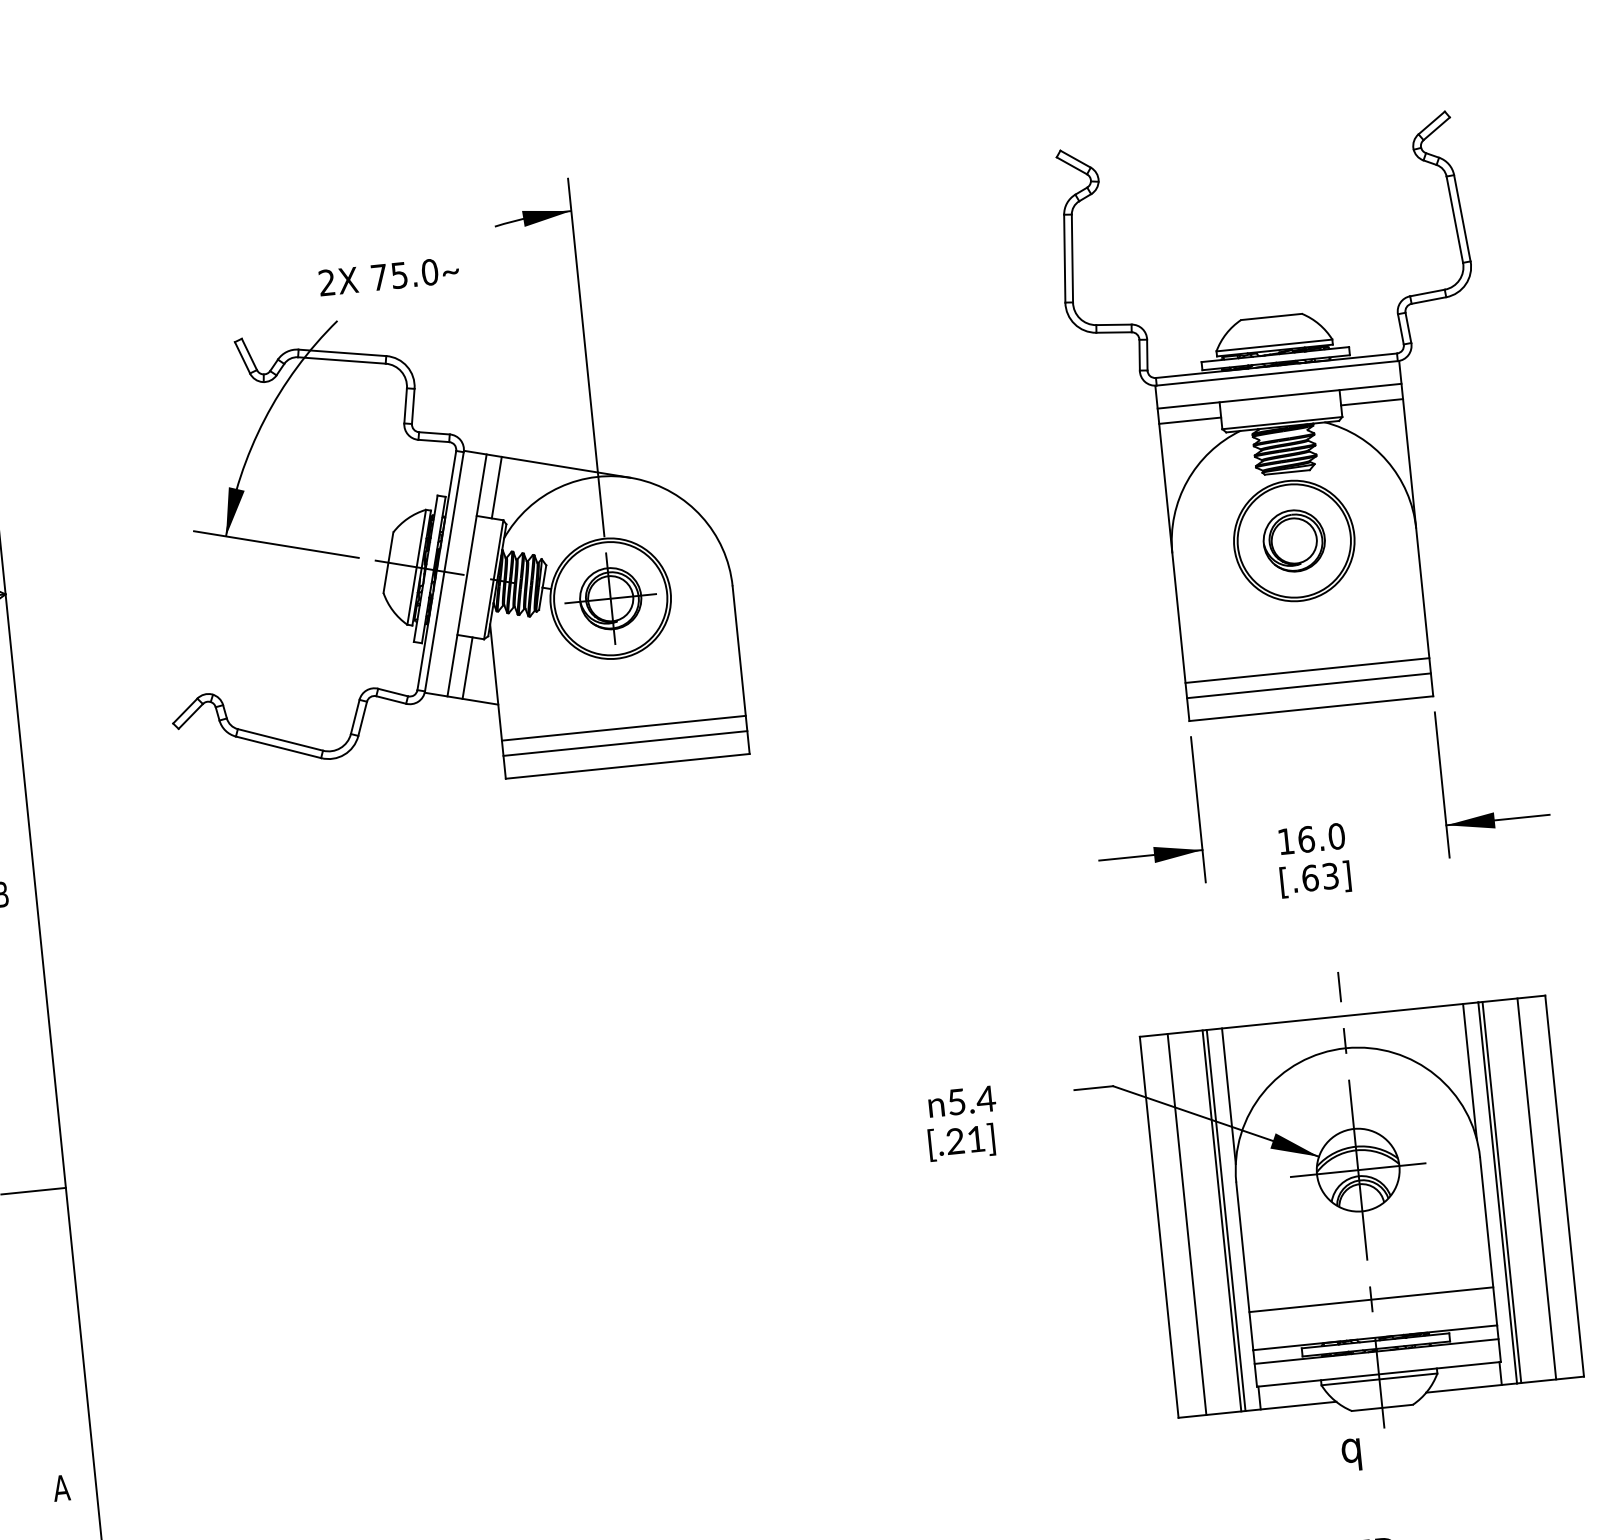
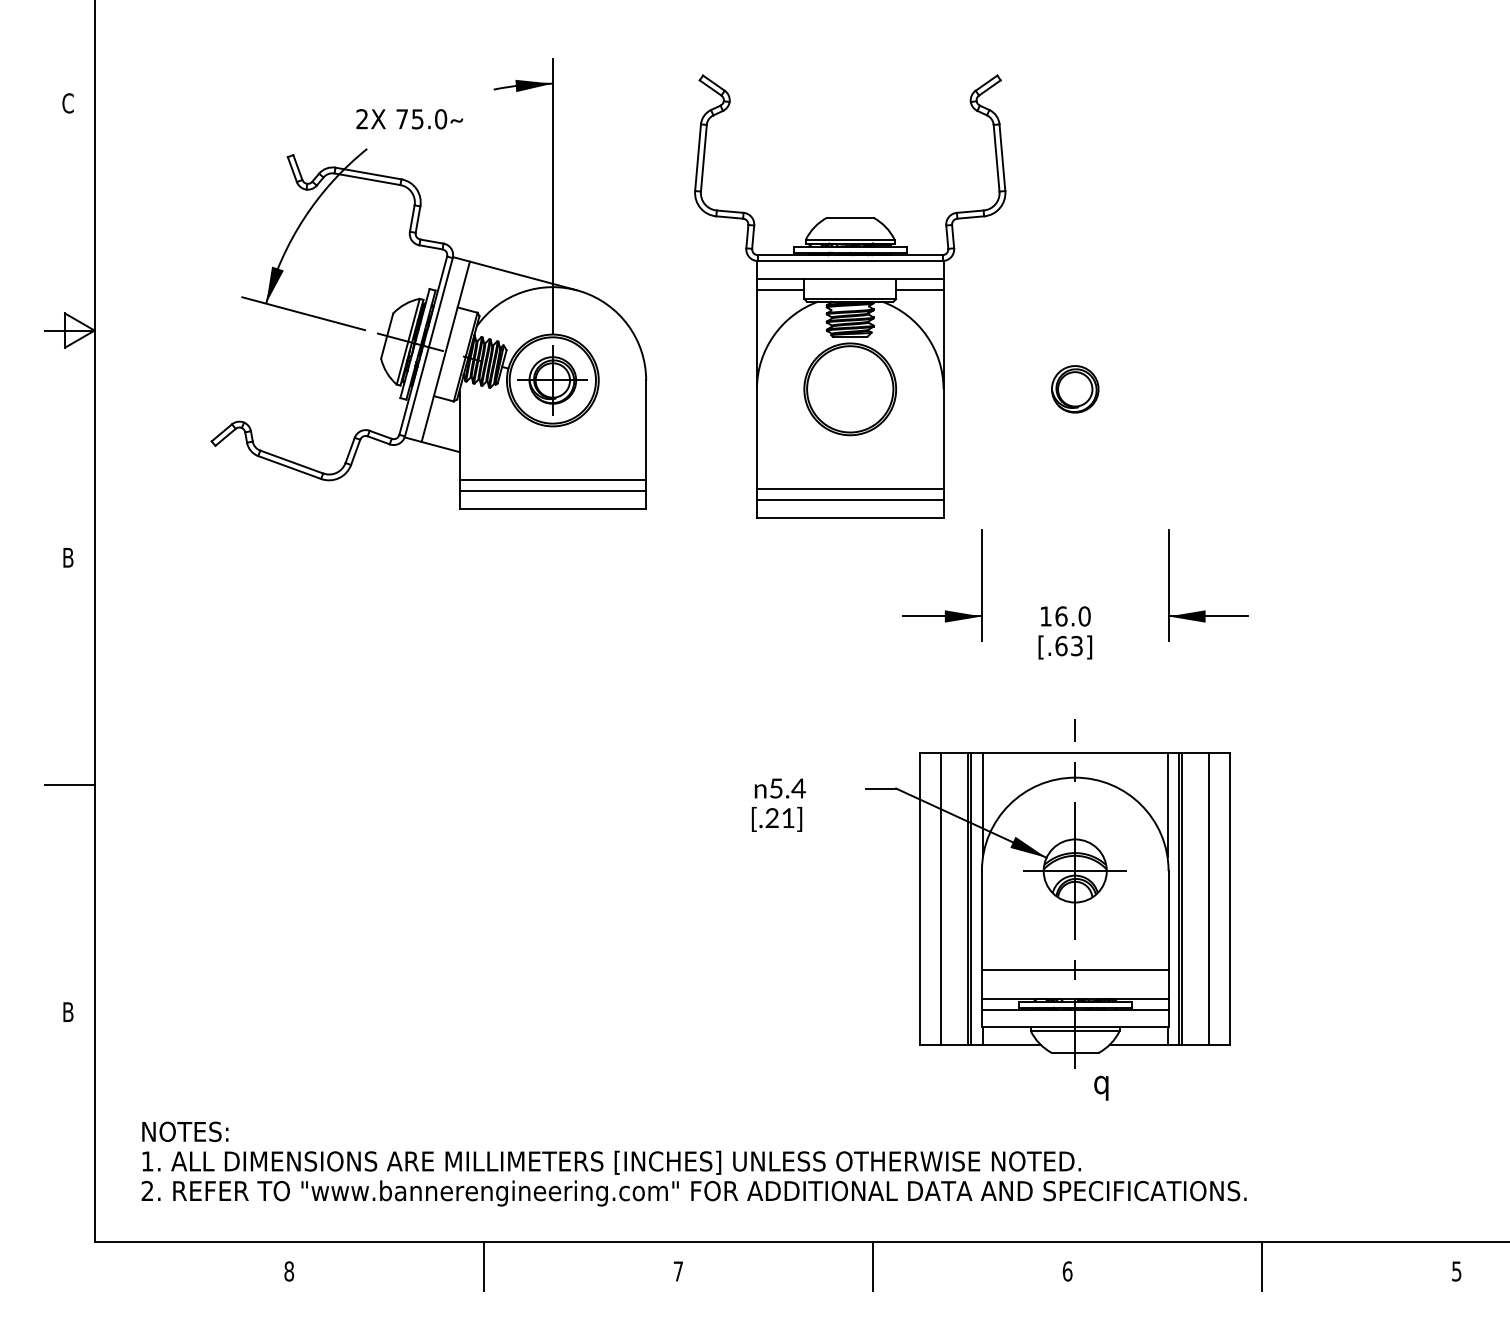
part: (1282, 419) -> (850, 296), moved
line: (496, 487) -> (474, 287), removed
line: (466, 667) -> (438, 421), removed
text: (1351, 1453) -> (1101, 1087), moved
text: (60, 1487) -> (67, 1011), A -> B

